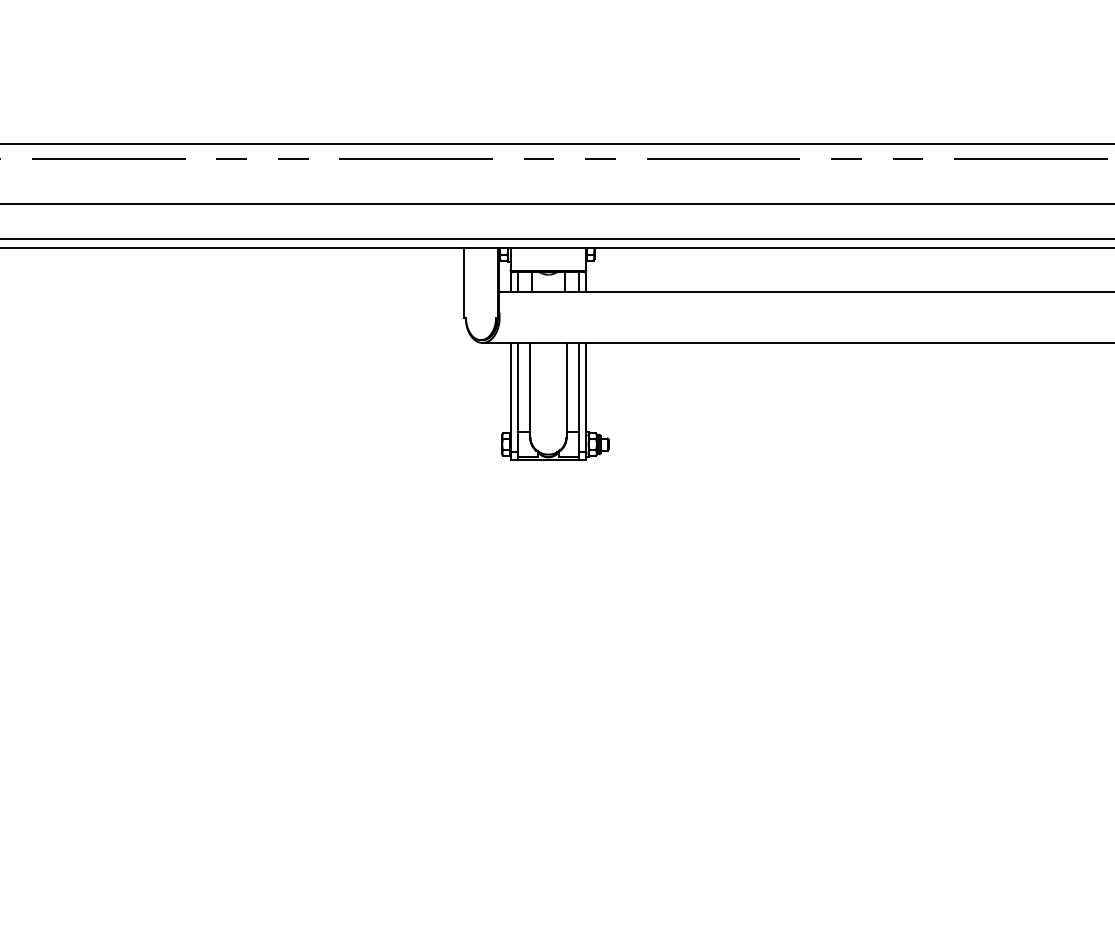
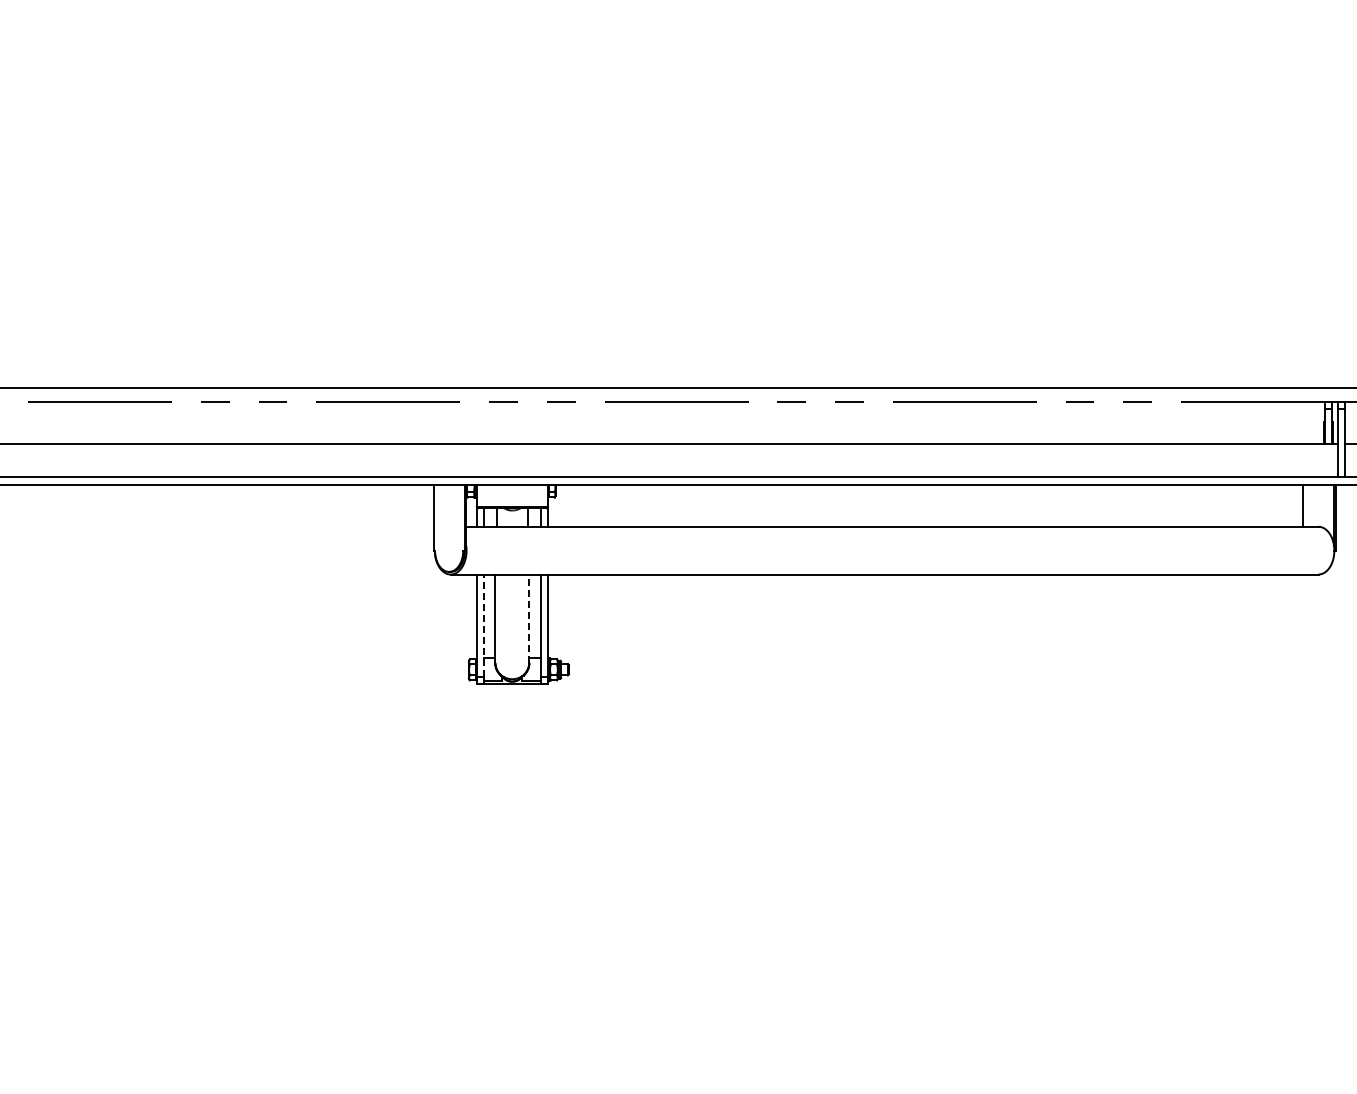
line: (566, 389) -> (529, 618), solid -> dashed
line: (517, 397) -> (483, 625), solid -> dashed

